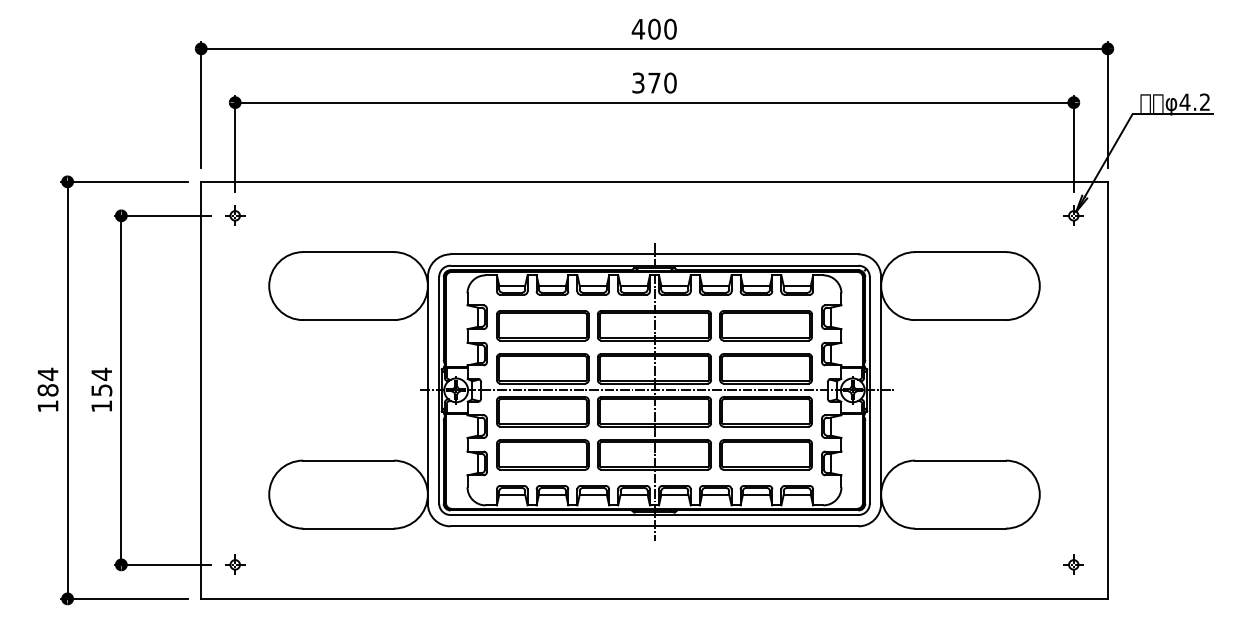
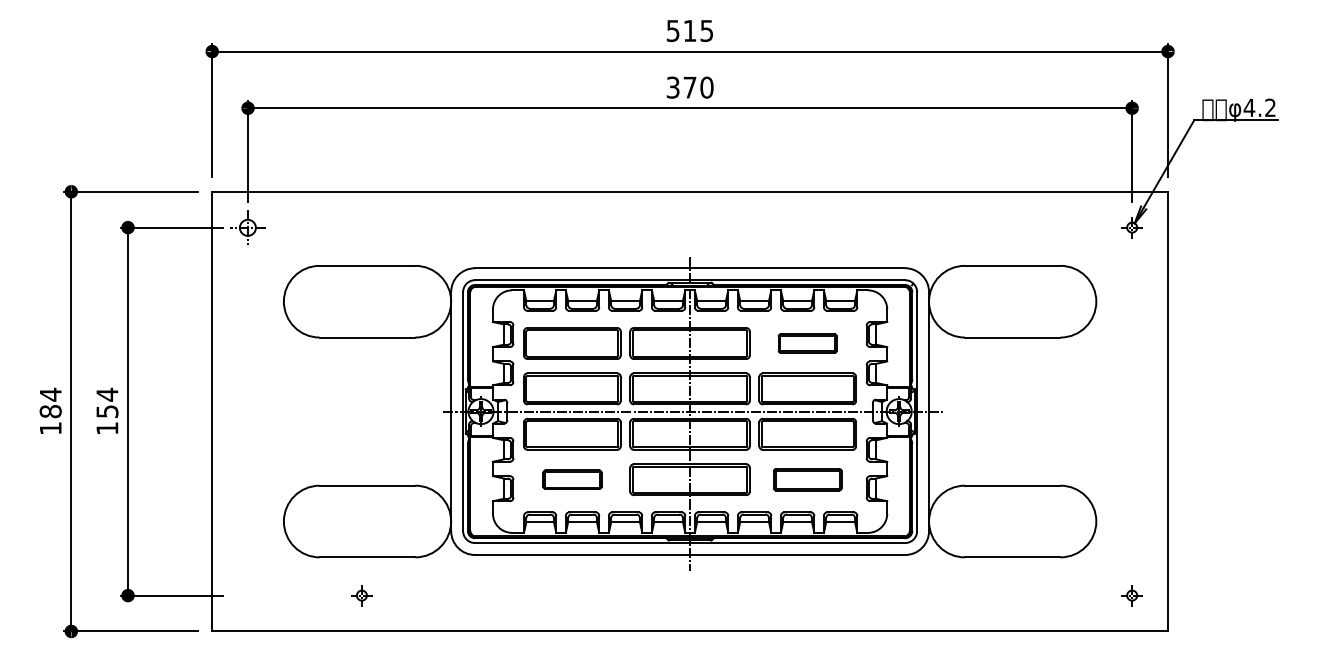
text: (653, 28) -> (689, 30), 400 -> 515
part: (235, 215) -> (248, 227), size x1.6
part: (765, 325) -> (807, 343), size x0.6
part: (542, 454) -> (572, 479), size x0.6
part: (765, 454) -> (807, 479), size x0.7
part: (235, 564) -> (362, 595), moved

